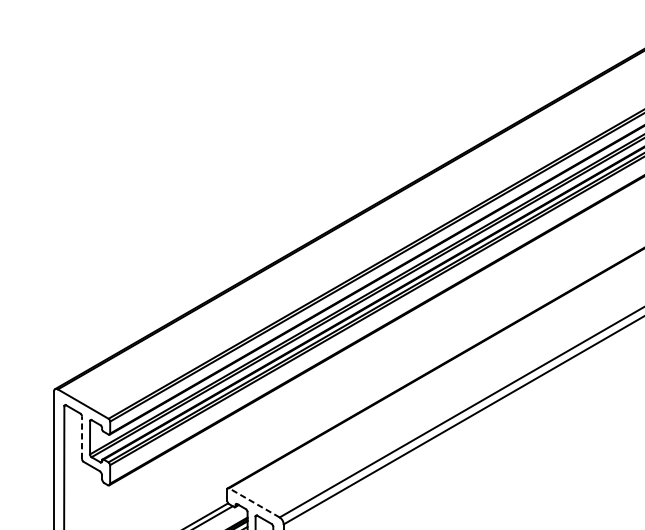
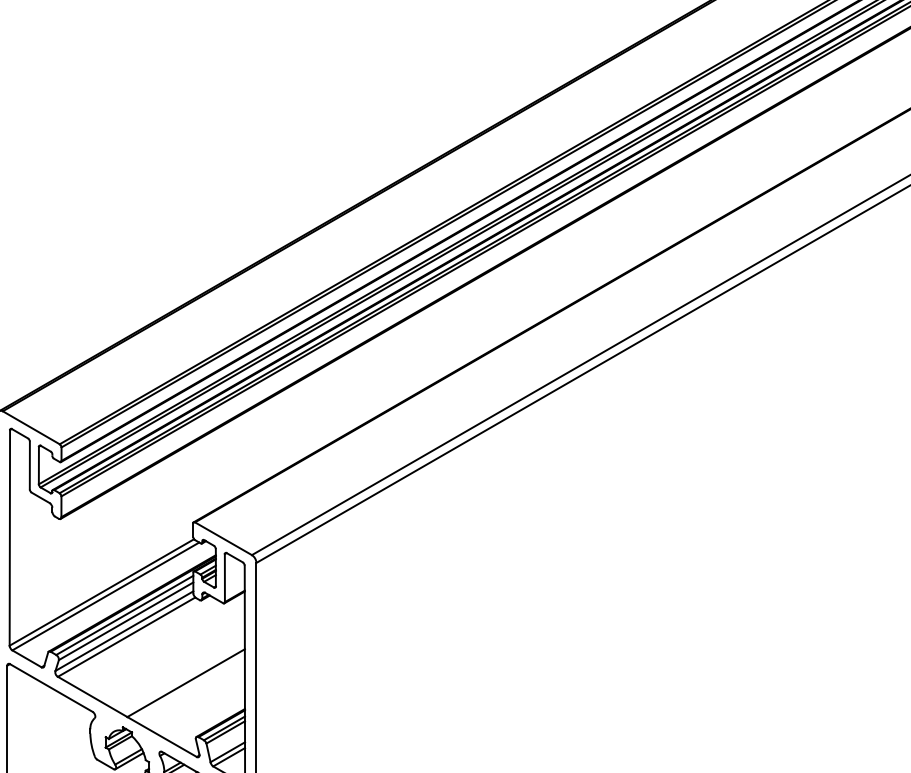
line: (81, 437) -> (29, 465), dashed -> solid
line: (254, 502) -> (223, 538), dashed -> solid

